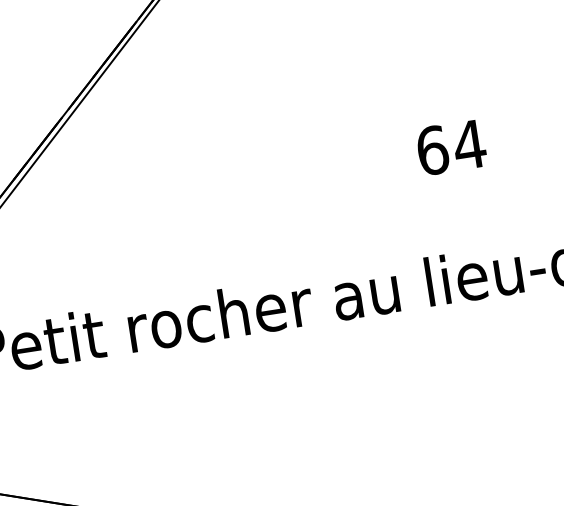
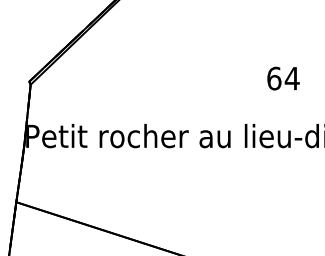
text: (451, 147) -> (283, 78), moved

